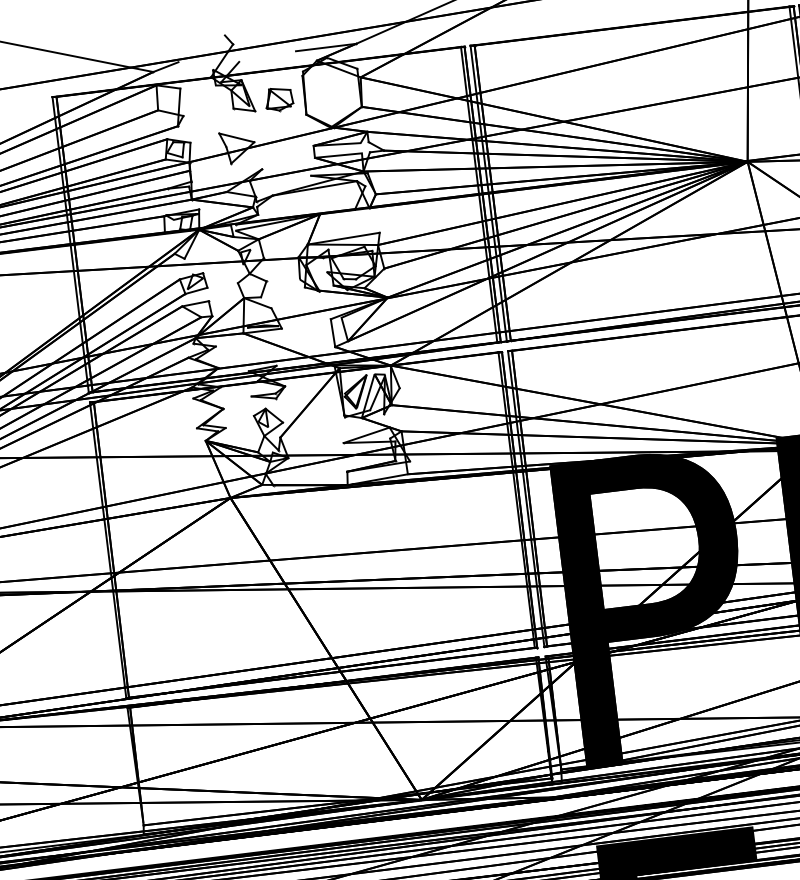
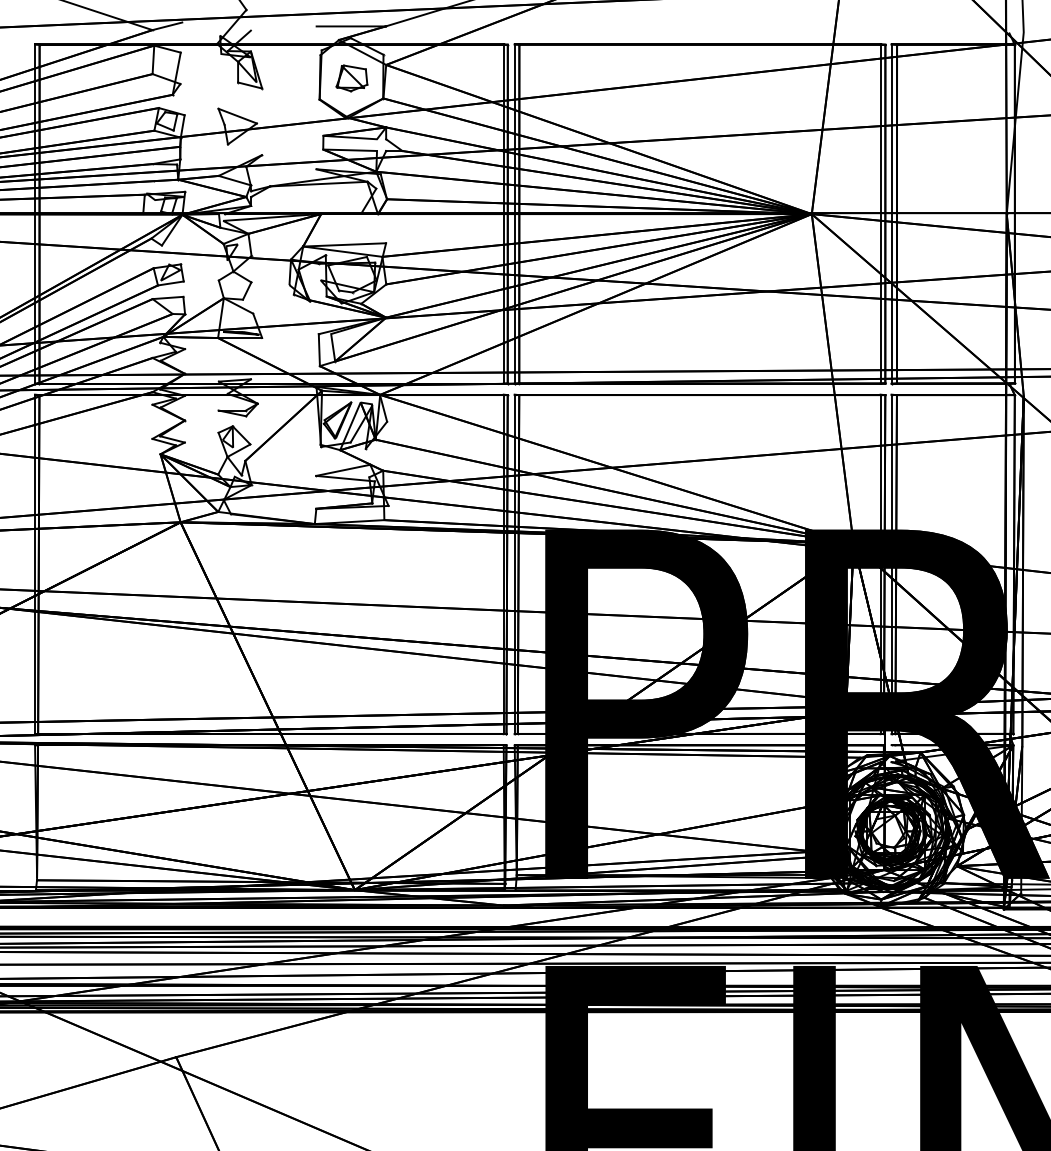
part: (278, 99) -> (351, 78), moved

